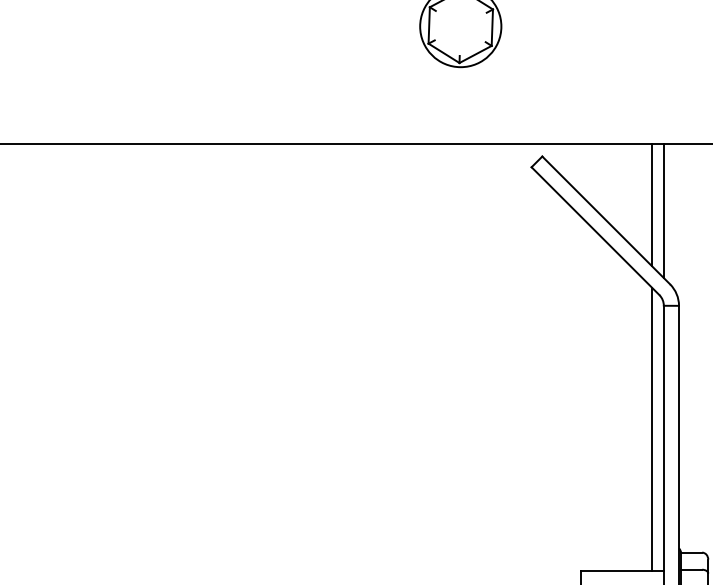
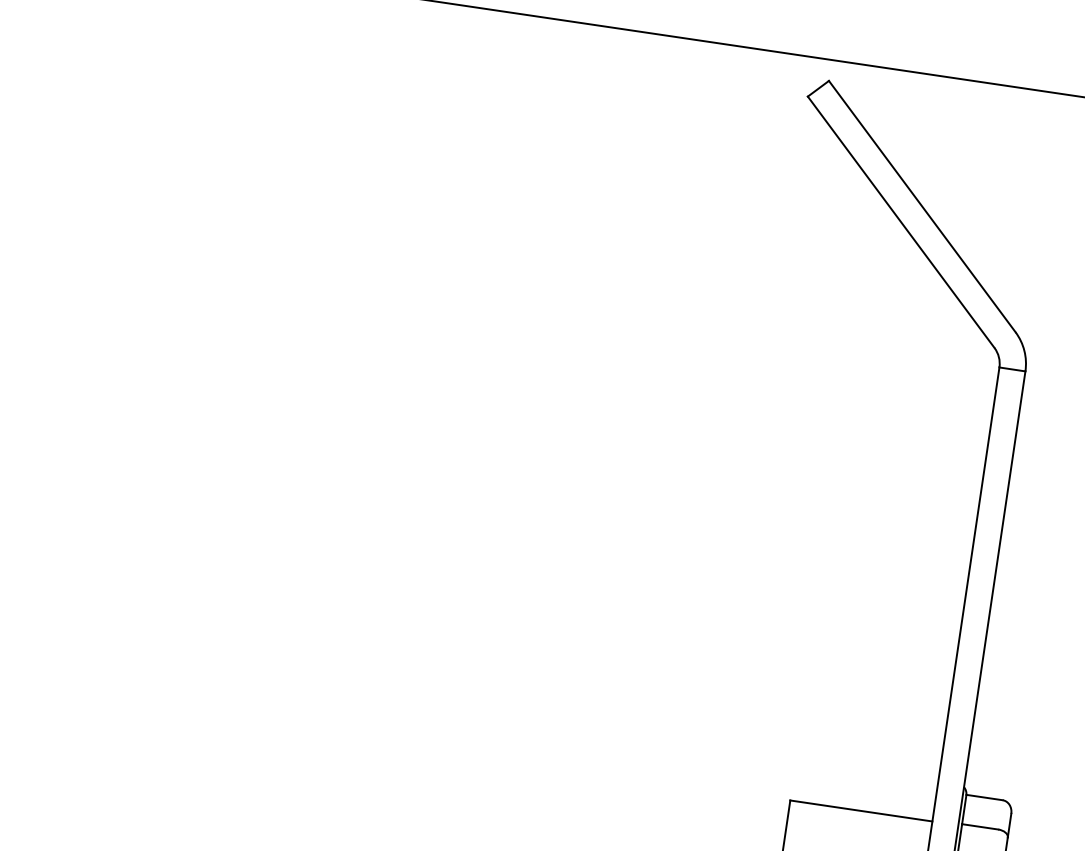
line: (651, 205) -> (1003, 192), removed
line: (663, 211) -> (1022, 205), removed
line: (651, 428) -> (947, 574), removed

